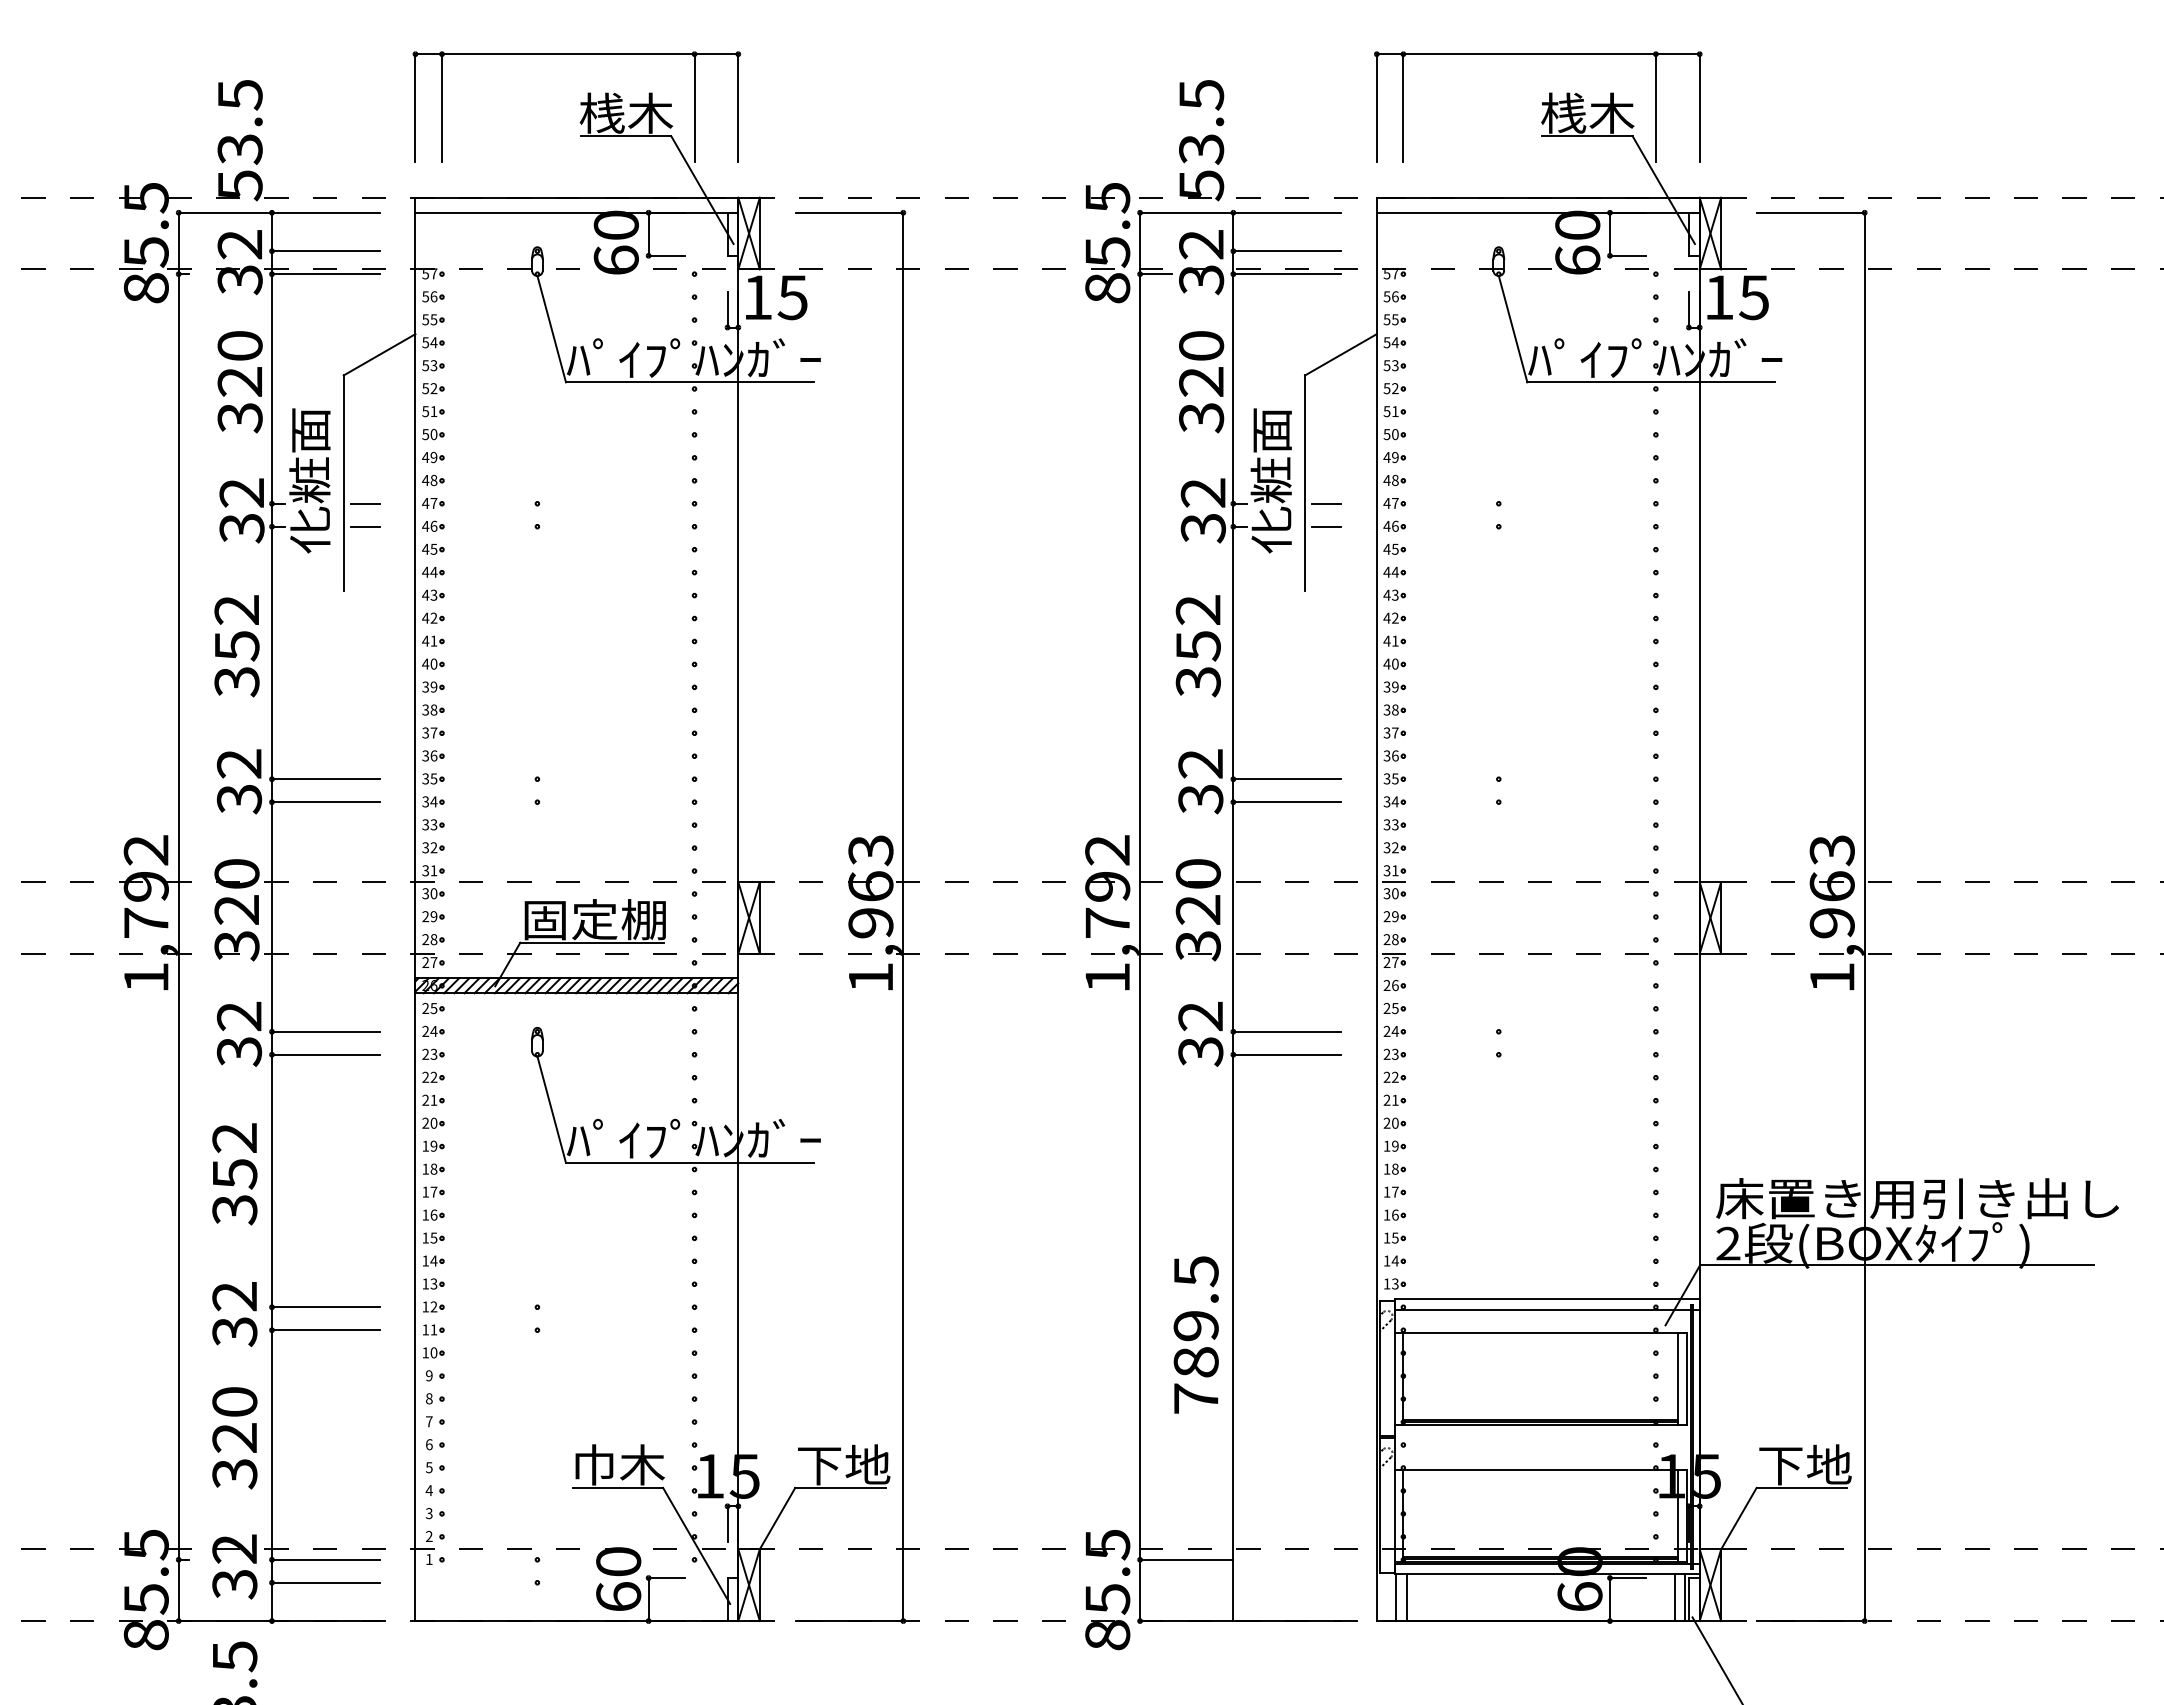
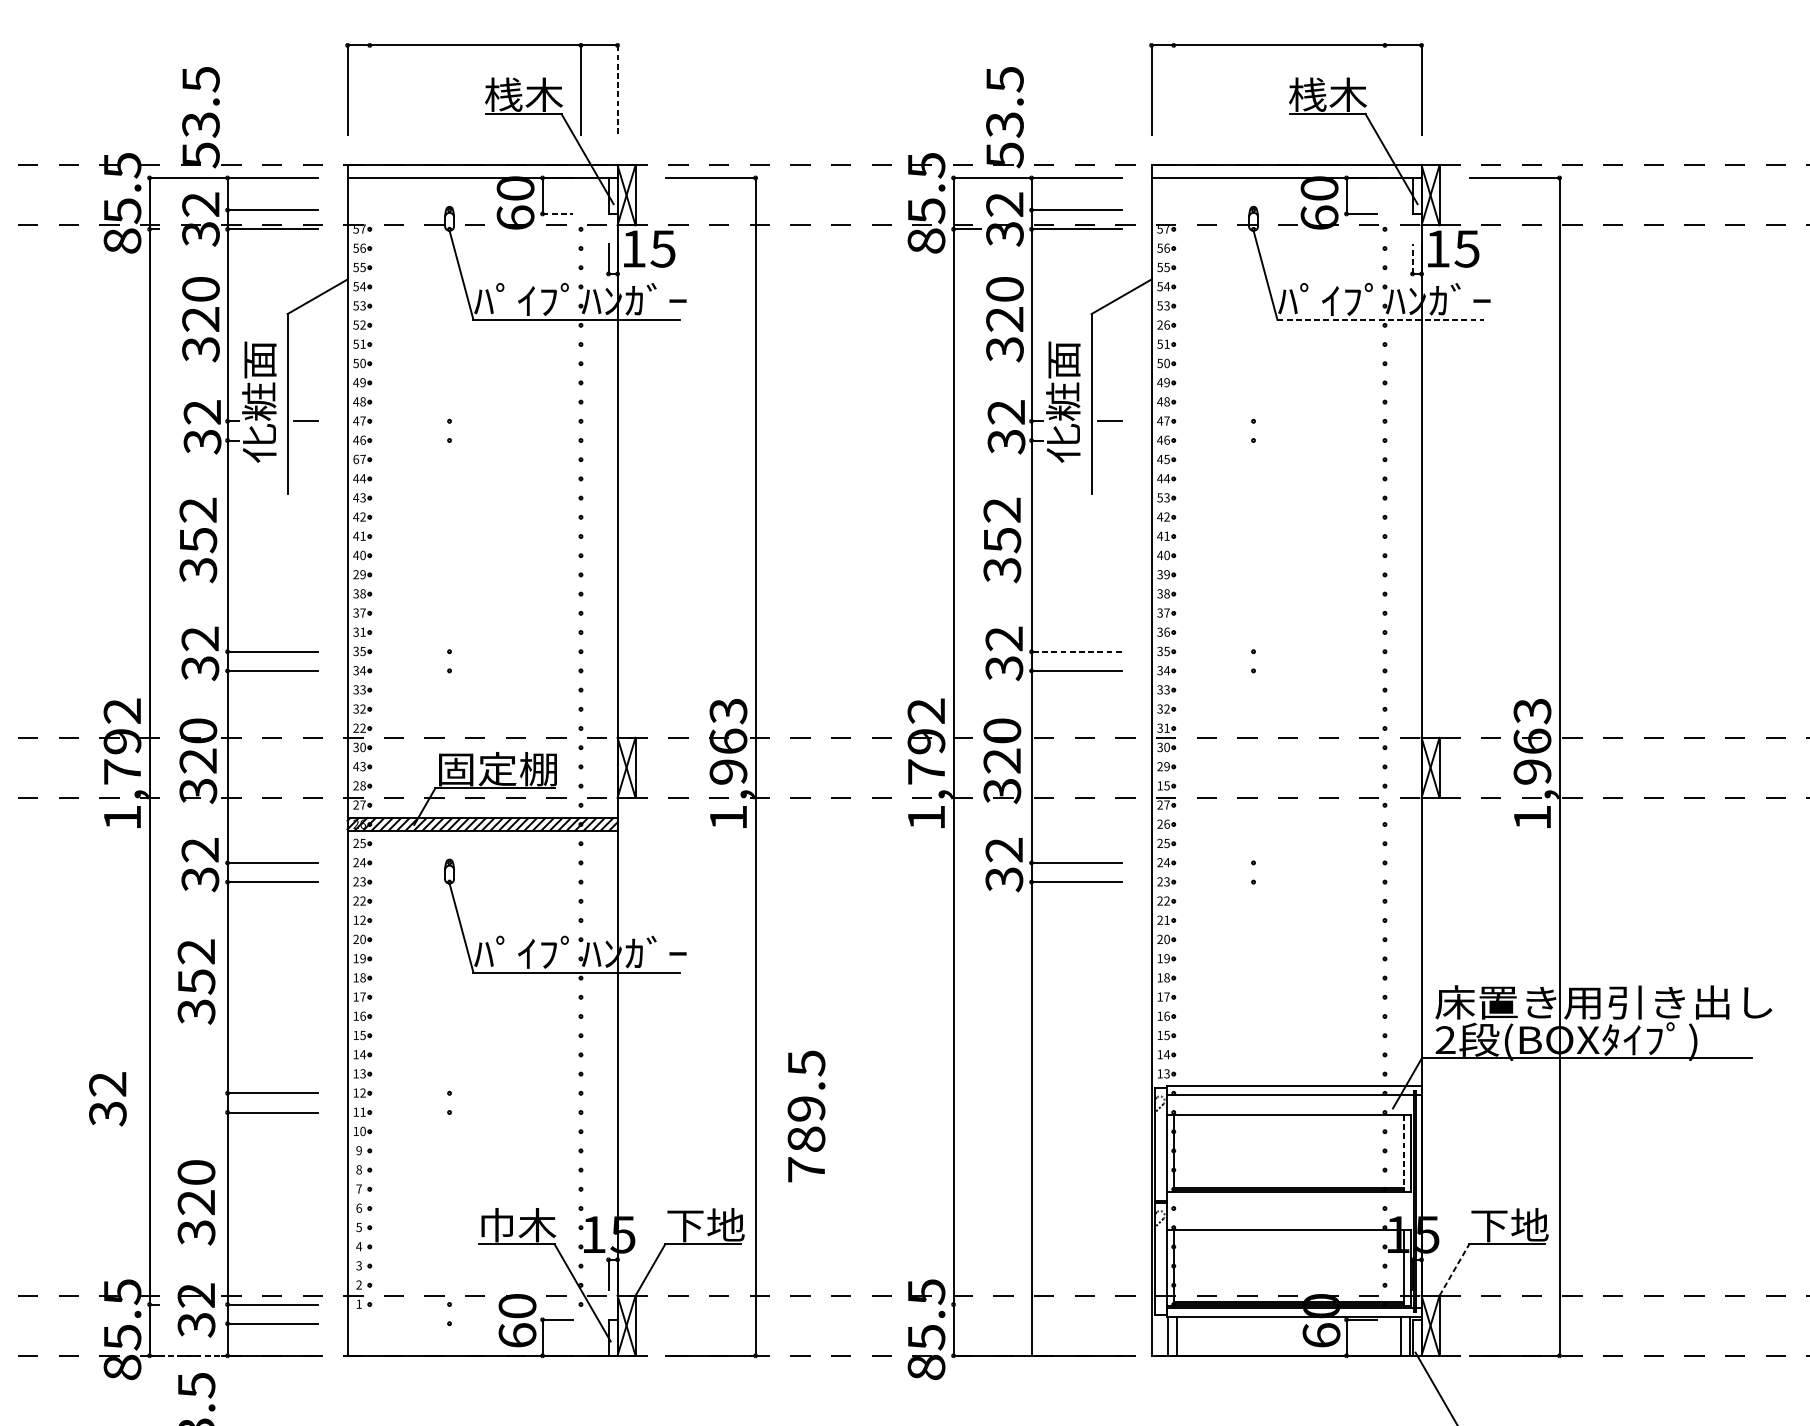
line: (442, 107) -> (370, 89), removed
line: (1403, 107) -> (1173, 89), removed
line: (1655, 107) -> (1384, 89), removed
line: (738, 108) -> (617, 90), solid -> dashed
line: (666, 255) -> (557, 213), solid -> dashed
line: (1688, 309) -> (1412, 258), solid -> dashed
line: (1651, 382) -> (1381, 319), solid -> dashed
text: (1390, 388) -> (1162, 324), 52 -> 26
line: (365, 526) -> (305, 440), removed
line: (1326, 526) -> (1109, 440), removed
text: (429, 548) -> (359, 458), 45 -> 67
text: (1386, 594) -> (1159, 497), 43 -> 53
text: (425, 687) -> (355, 575), 39 -> 29
text: (433, 755) -> (362, 631), 36 -> 31
line: (1287, 779) -> (1076, 651), solid -> dashed
text: (429, 870) -> (359, 728), 31 -> 22
text: (429, 916) -> (359, 766), 29 -> 43
text: (1390, 939) -> (1162, 785), 28 -> 15
text: (429, 1099) -> (359, 919), 21 -> 12
text: (234, 1314) -> (107, 1099), moved
text: (1195, 1334) -> (805, 1116), moved
line: (1678, 1379) -> (1403, 1153), solid -> dashed
line: (1739, 1518) -> (1454, 1269), solid -> dashed
line: (1186, 1559) -> (992, 1304), removed
line: (225, 1621) -> (188, 1356), solid -> dashed

